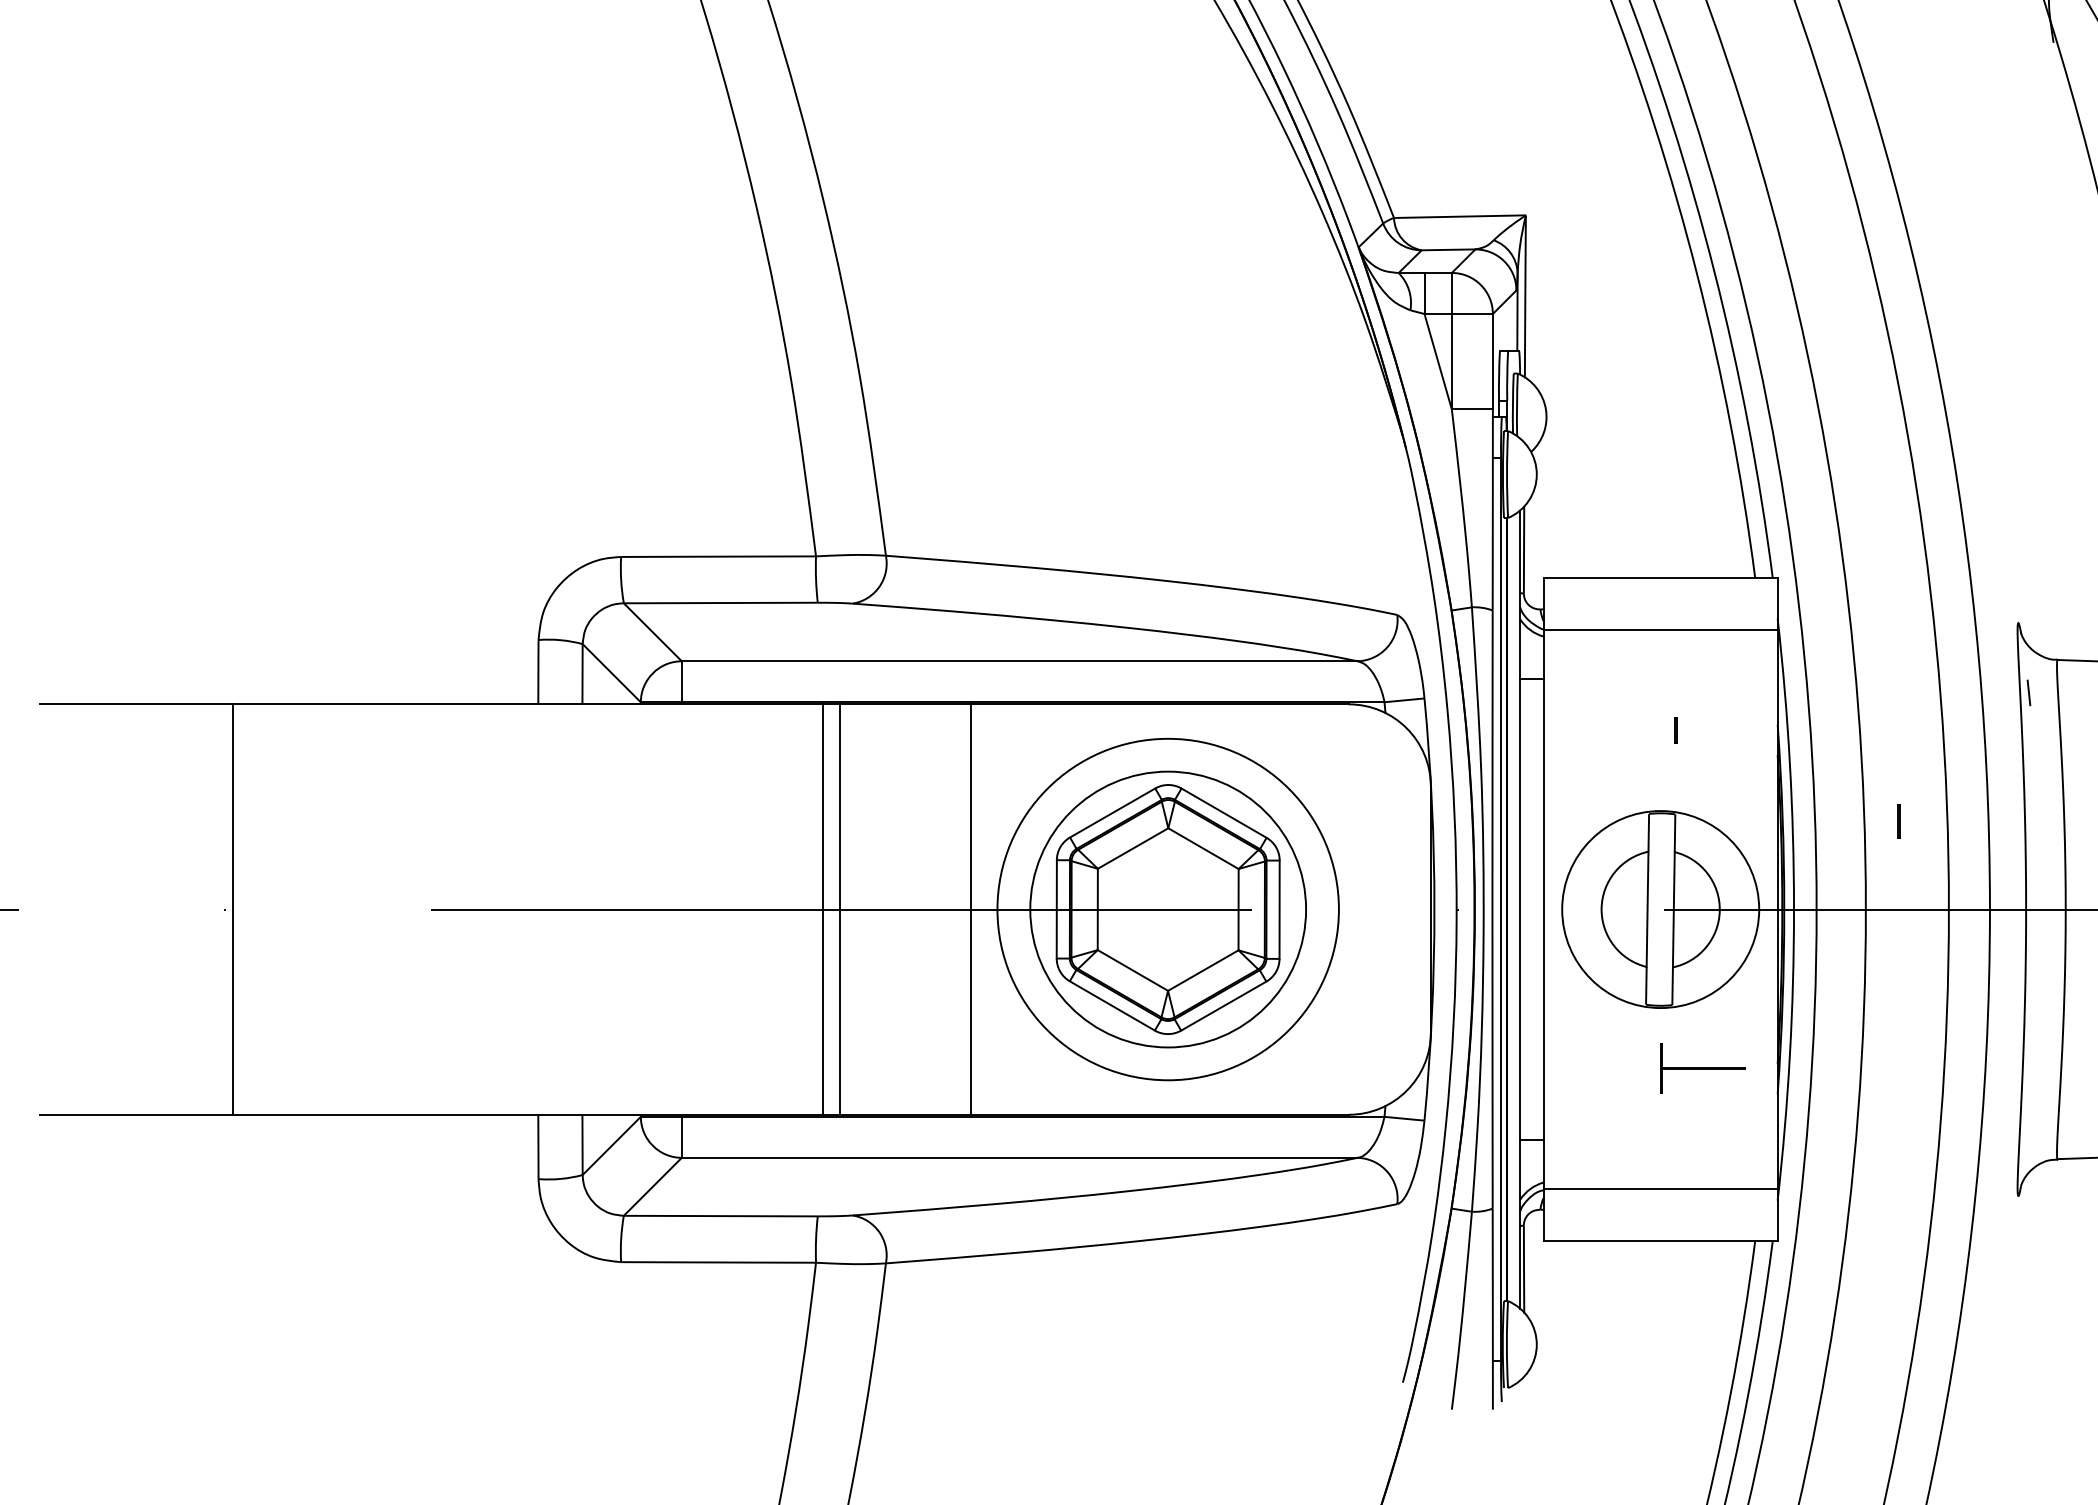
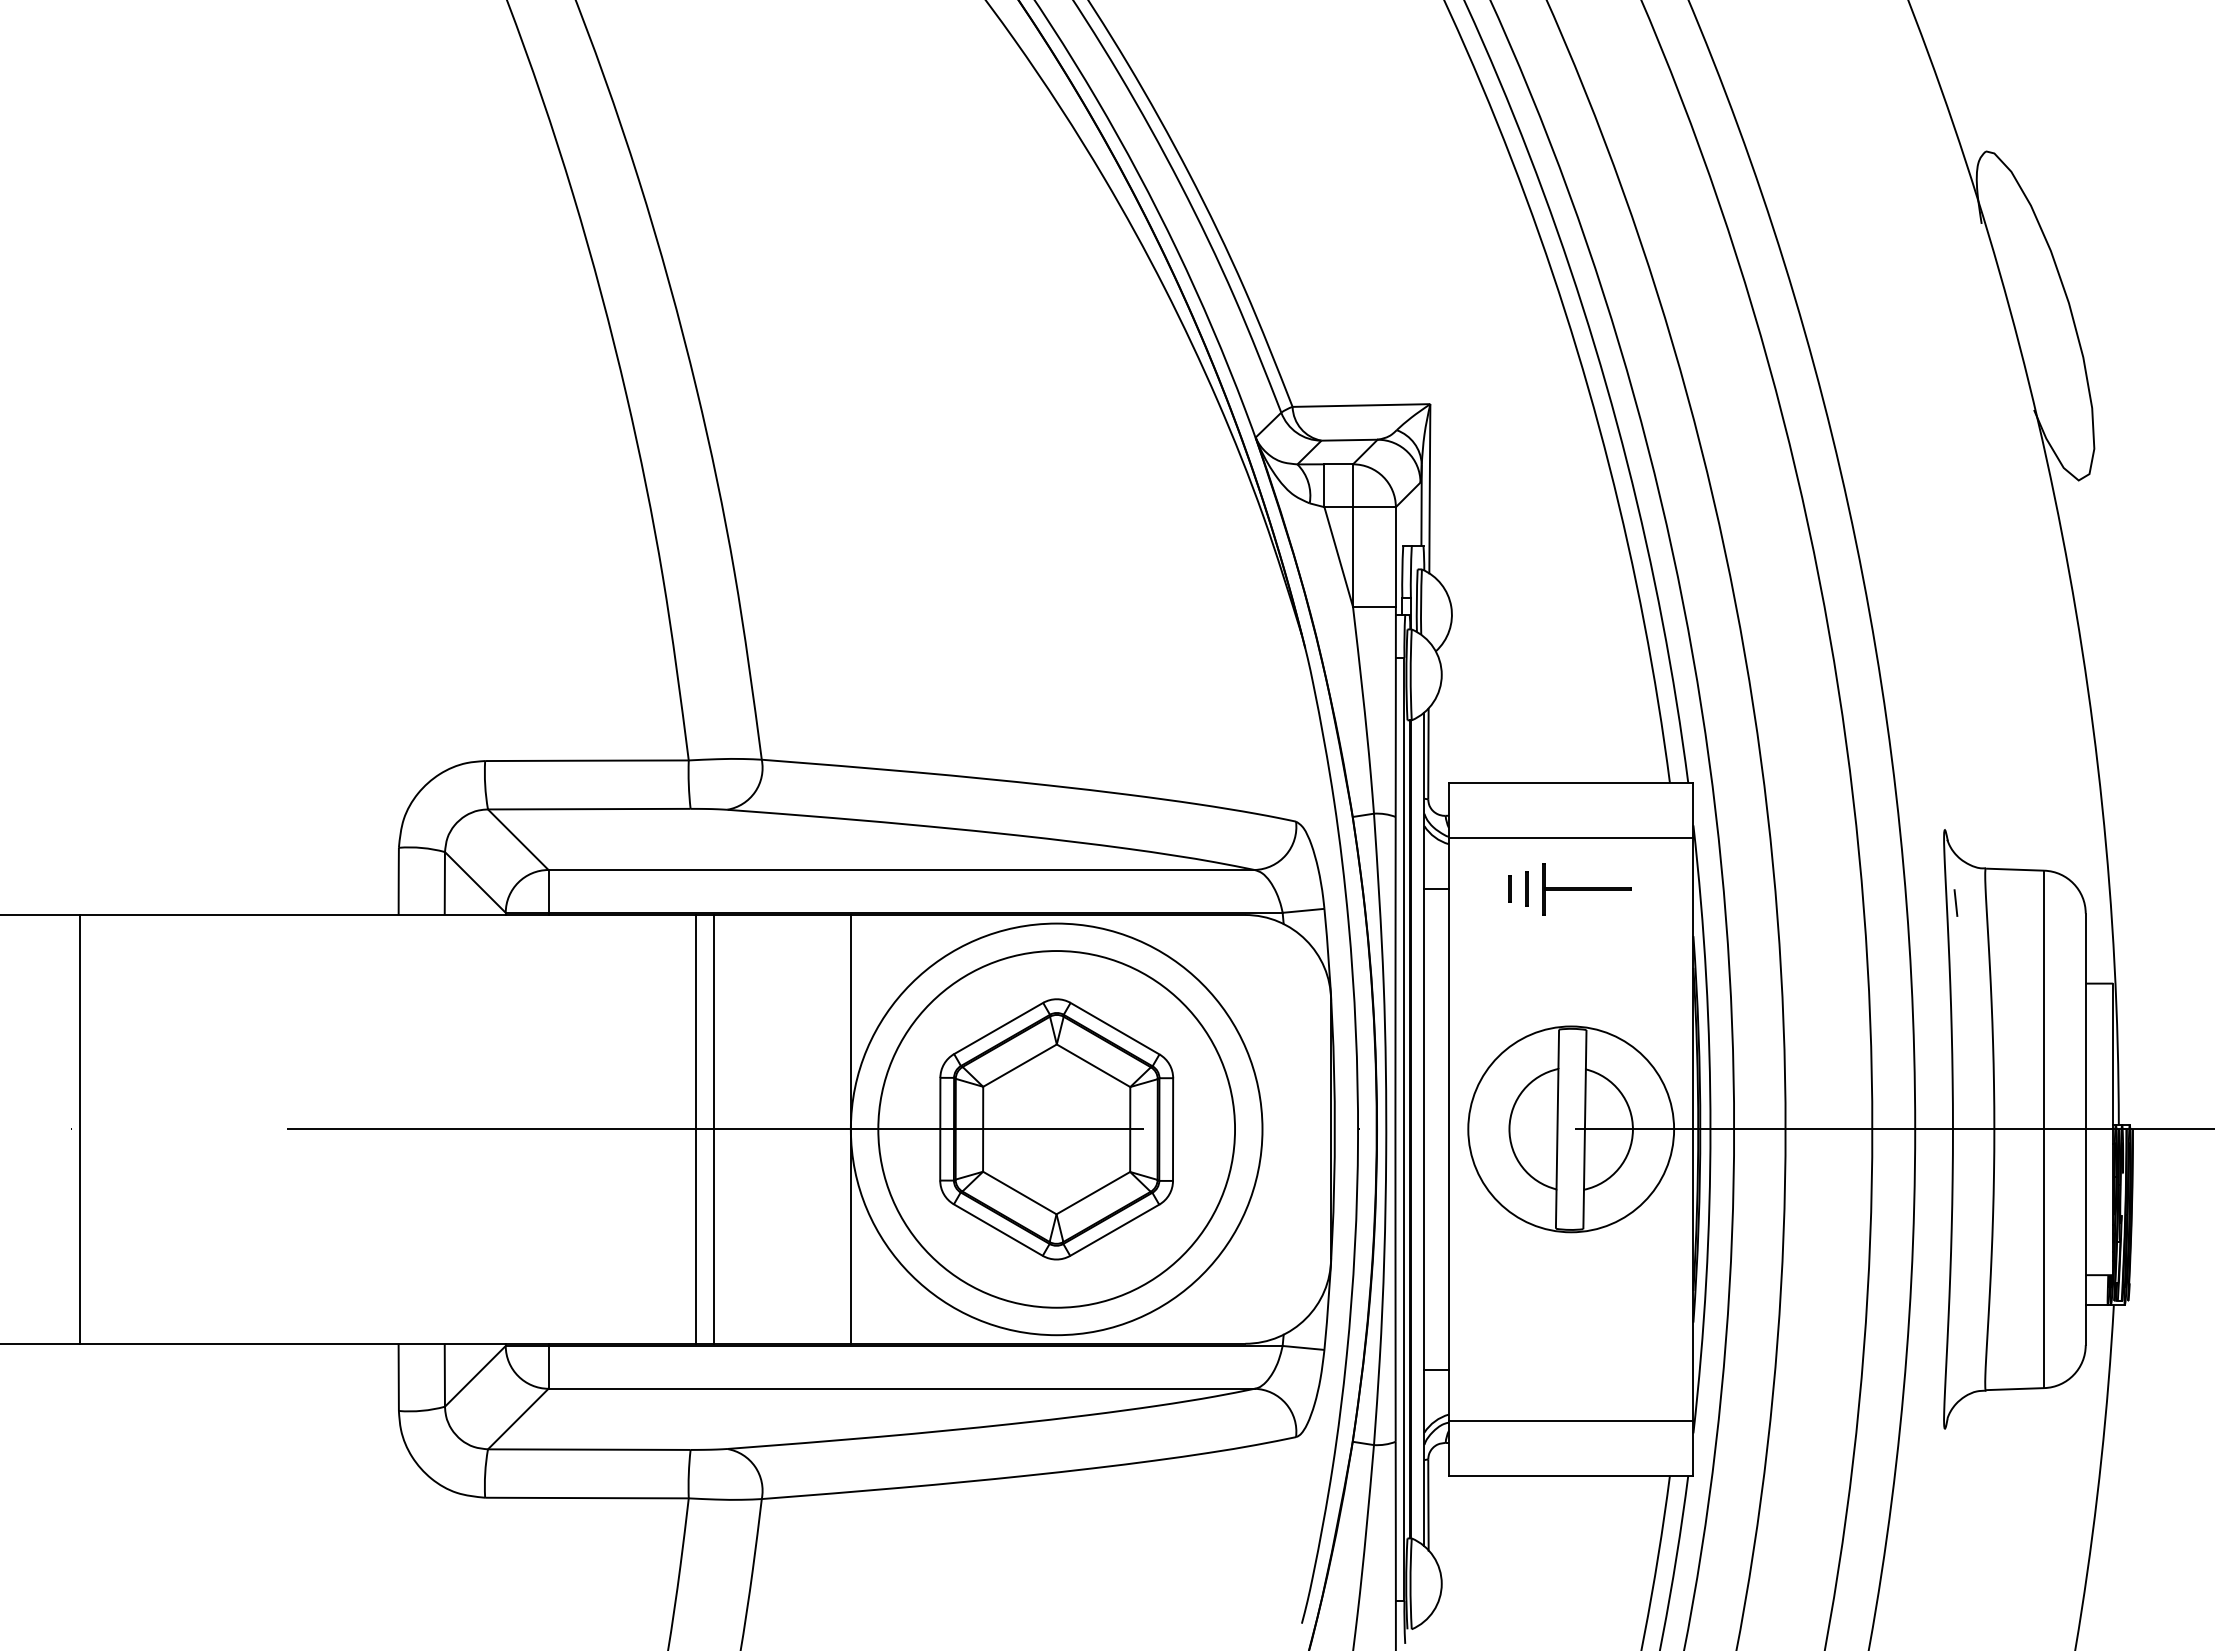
line: (1675, 729) -> (1509, 888), moved
line: (1898, 820) -> (1526, 888), moved
circle: (1168, 909) -> (1056, 1129), size x1.43
part: (1702, 1068) -> (1586, 889), moved

